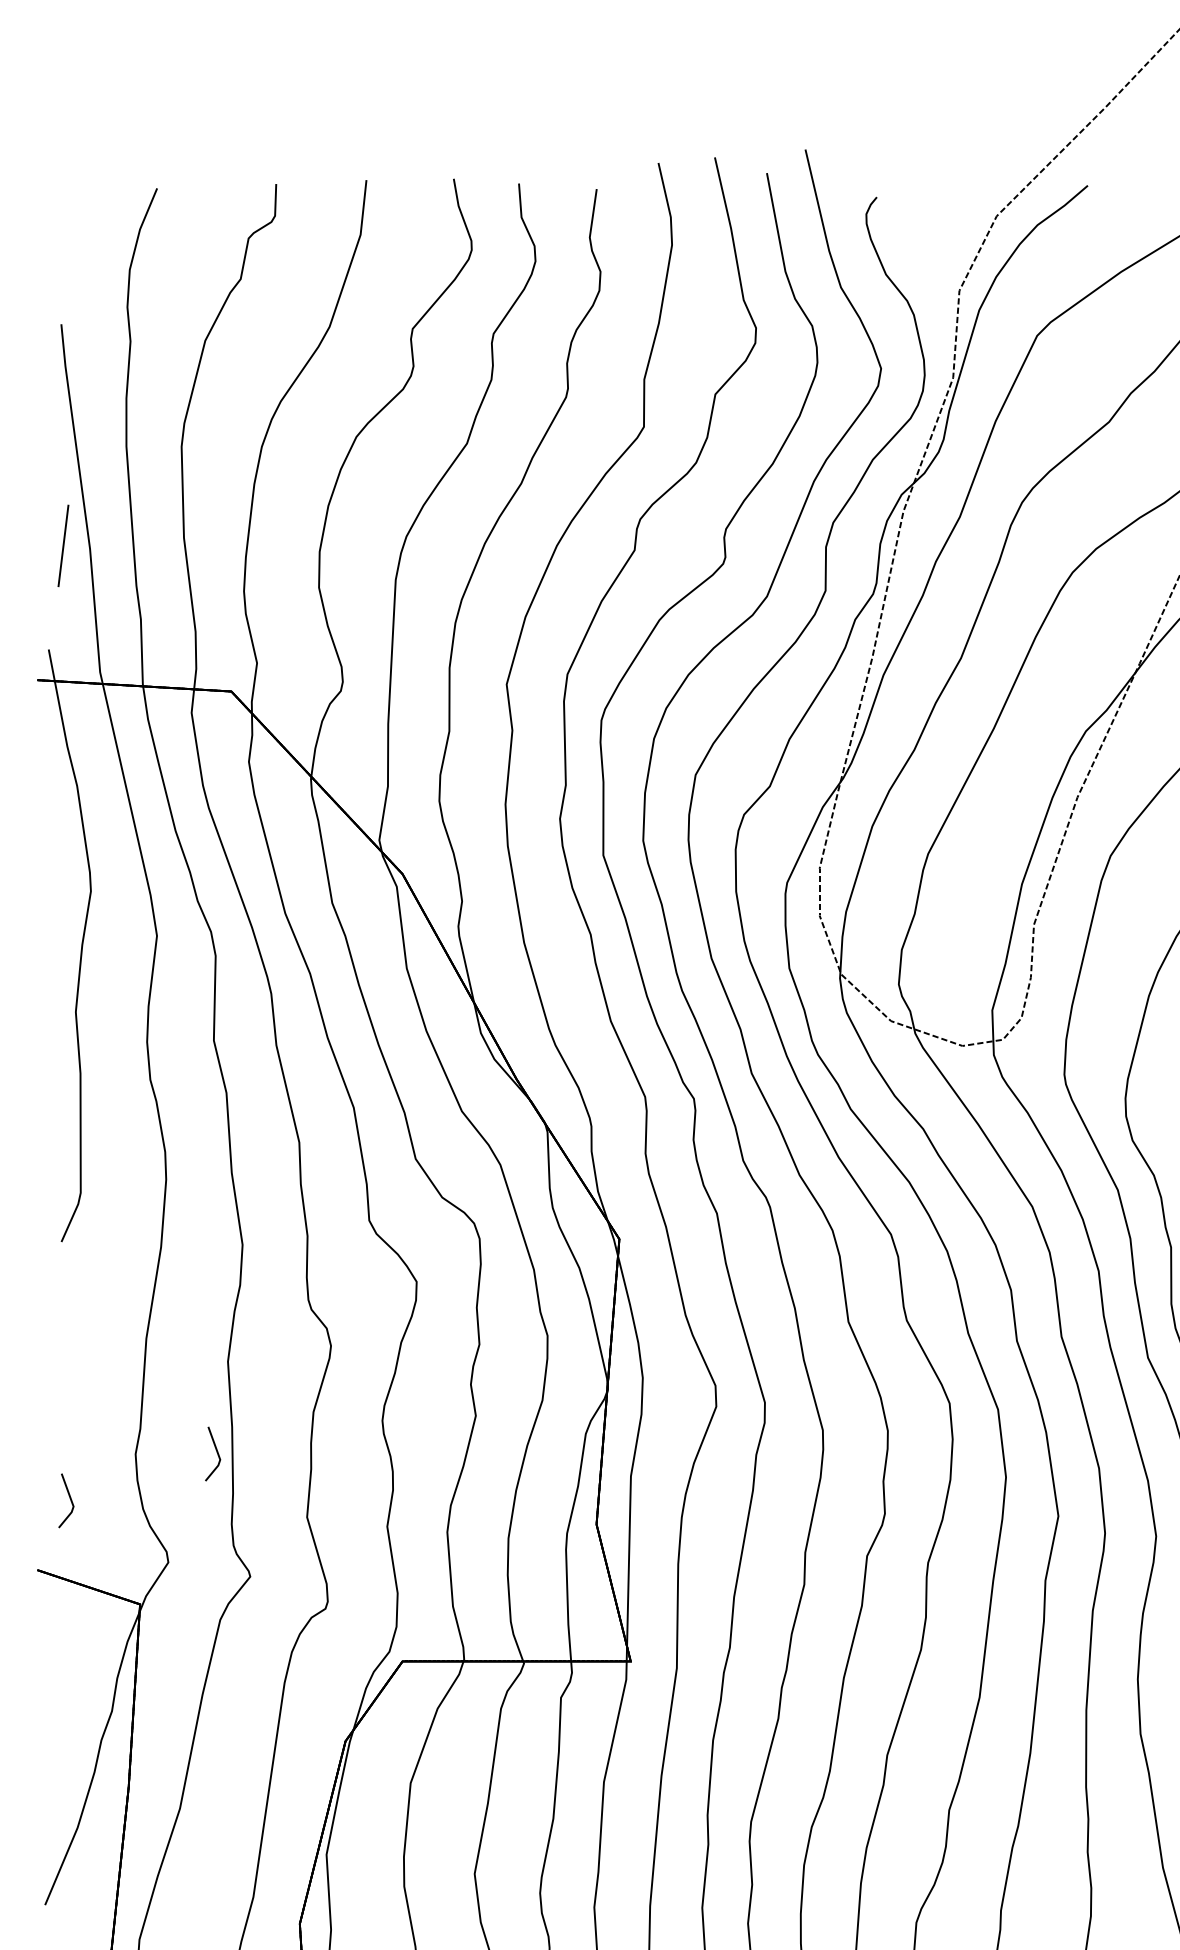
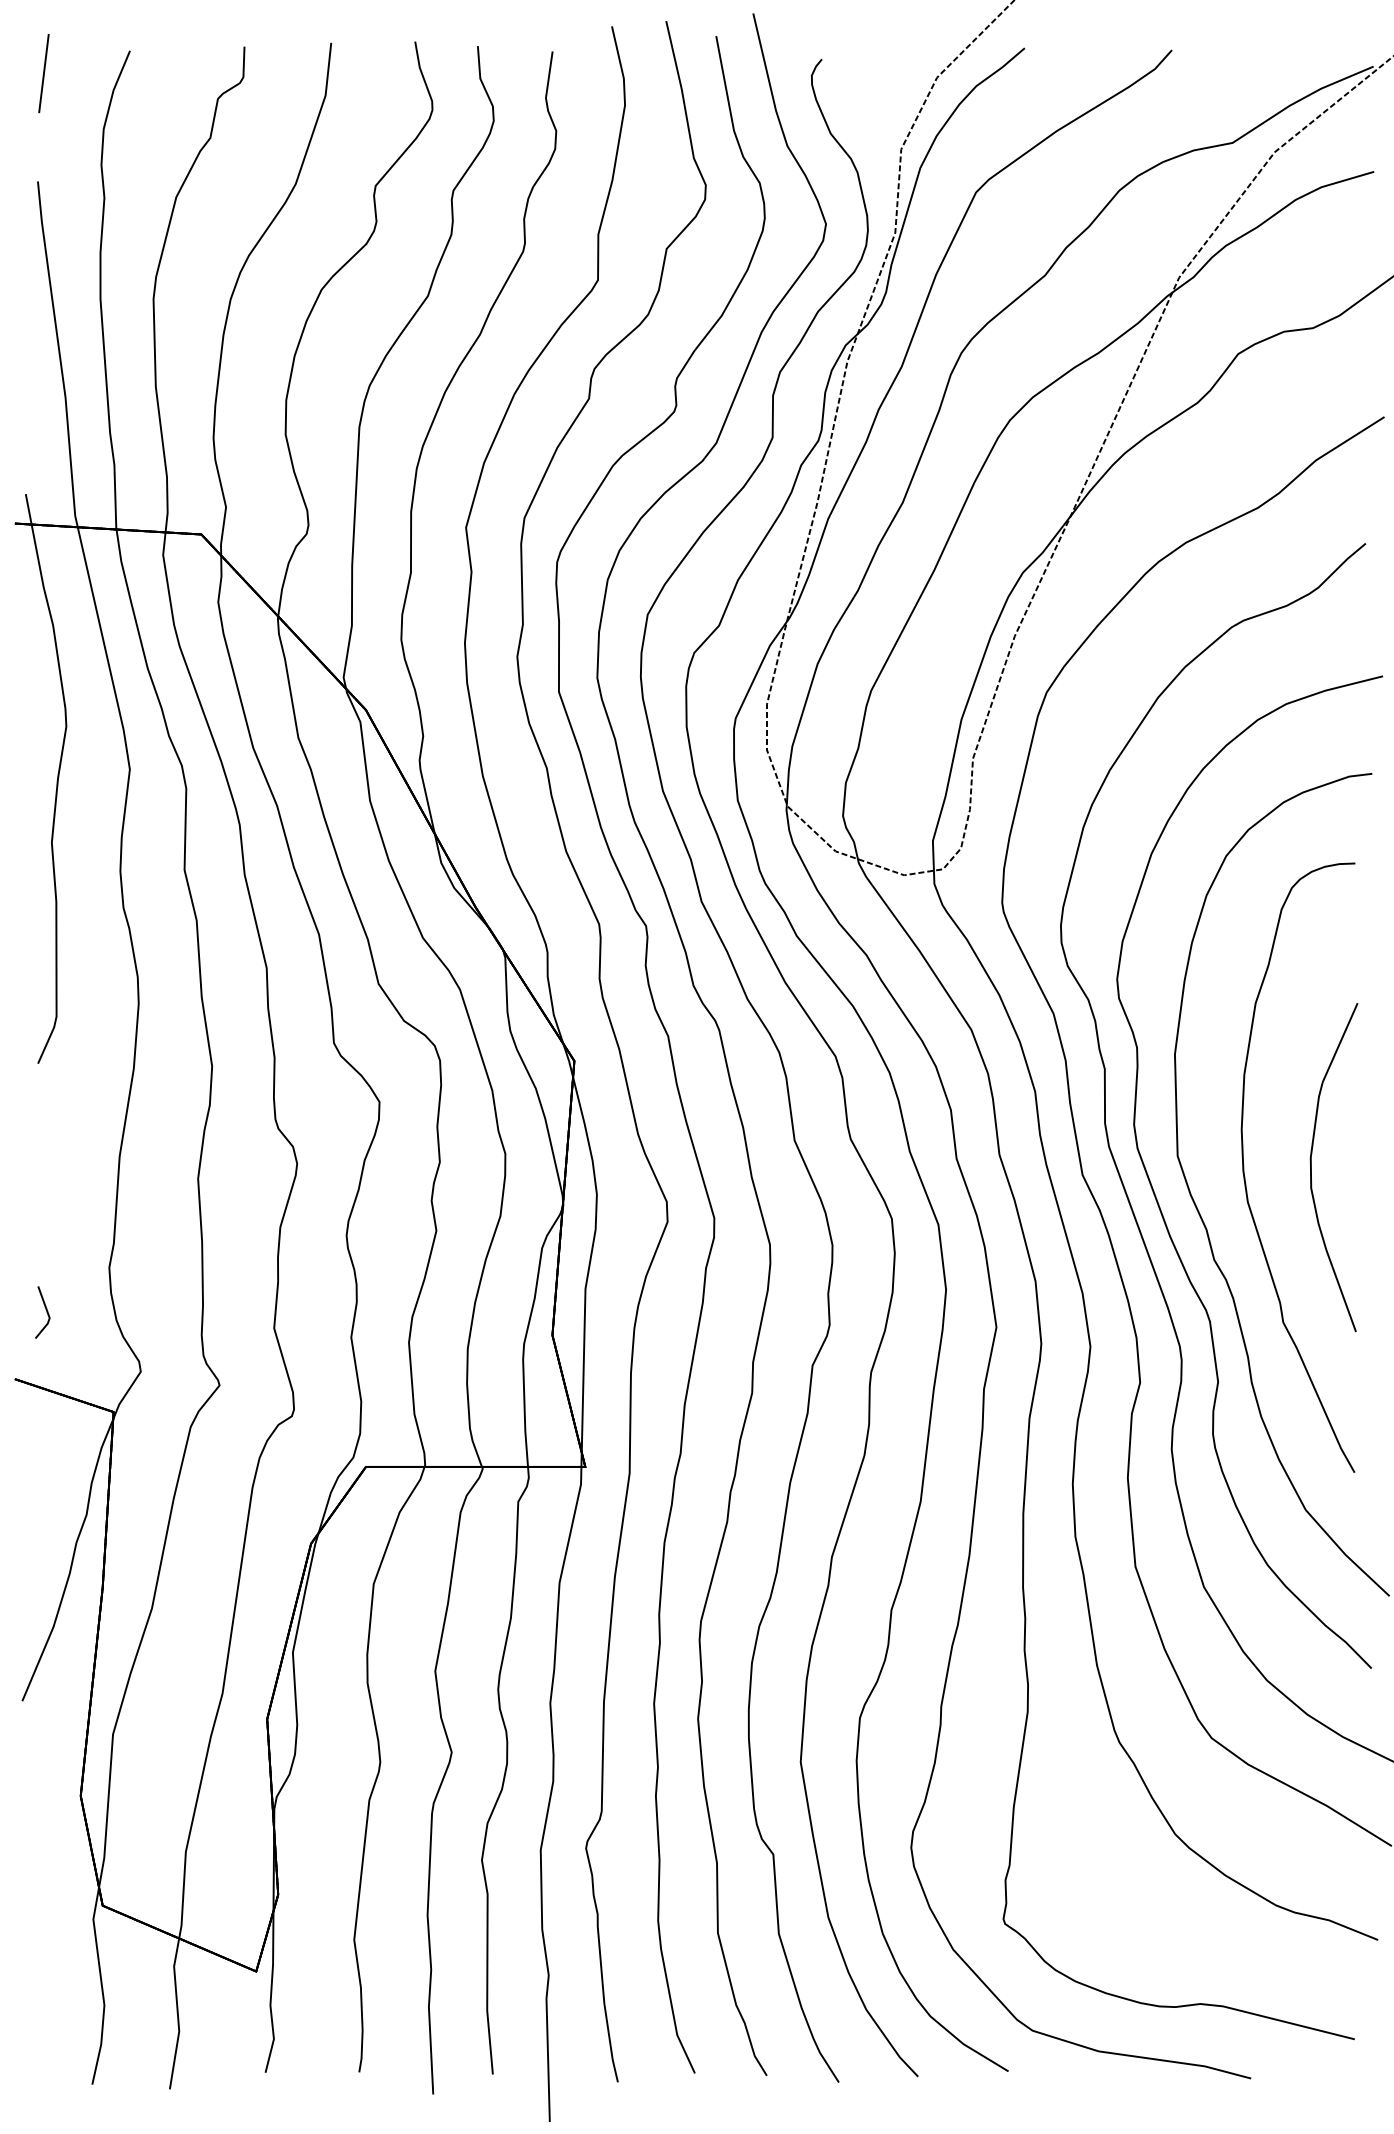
line: (62, 545) -> (43, 73), moved
line: (216, 1453) -> (187, 1267), removed

